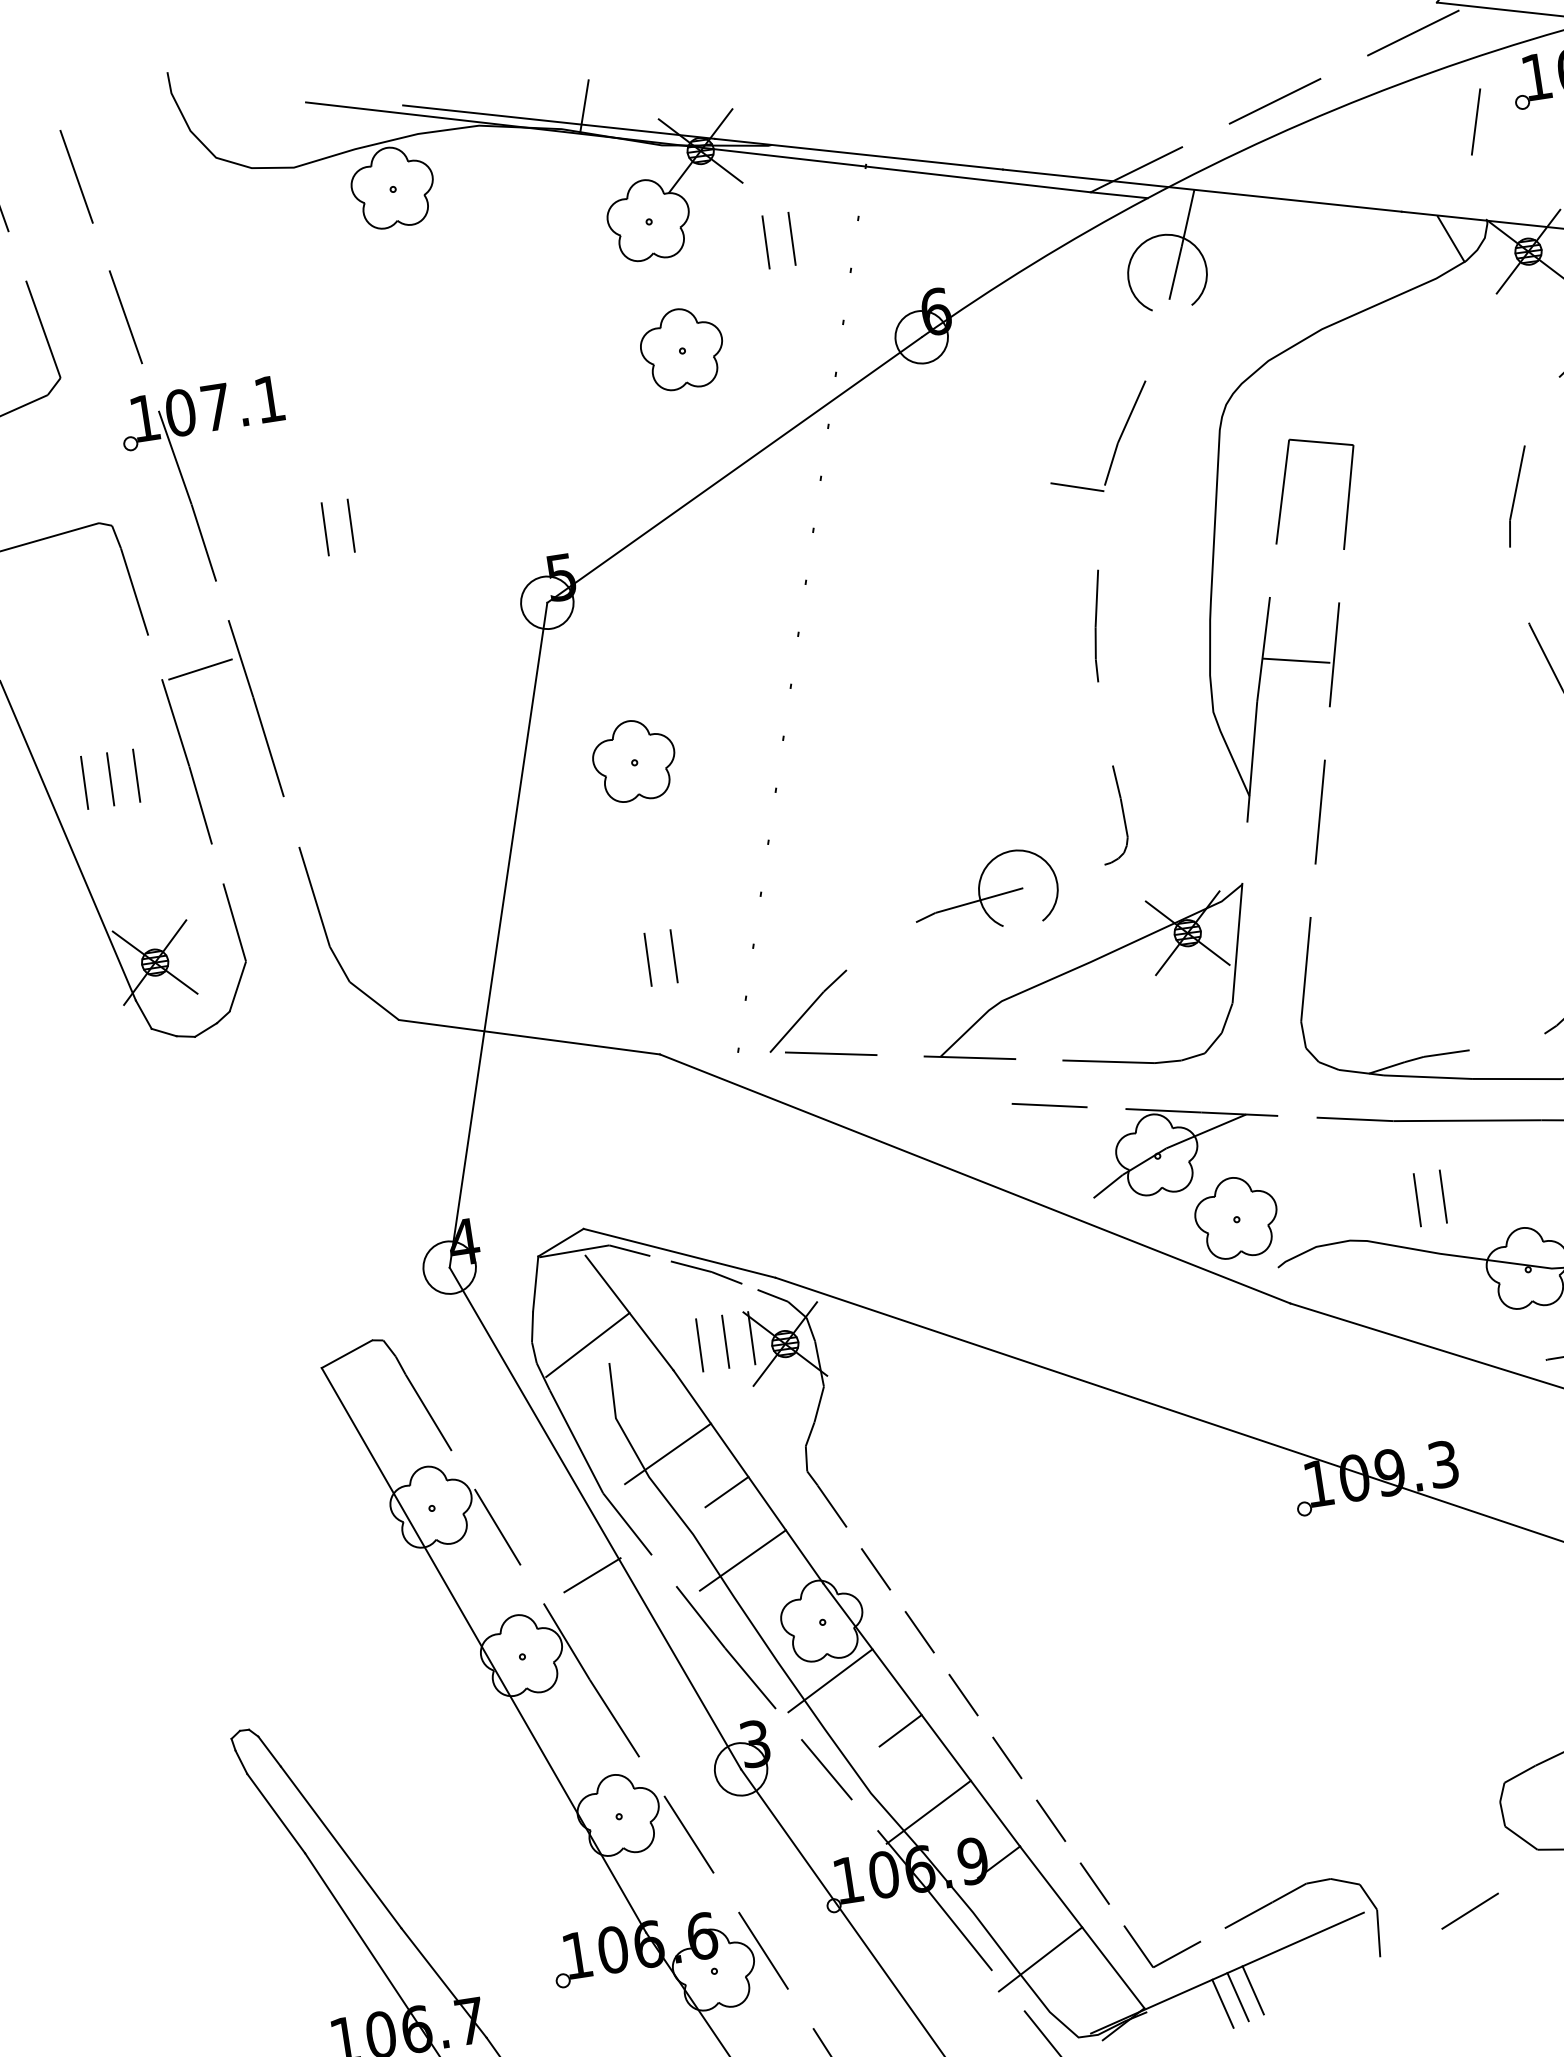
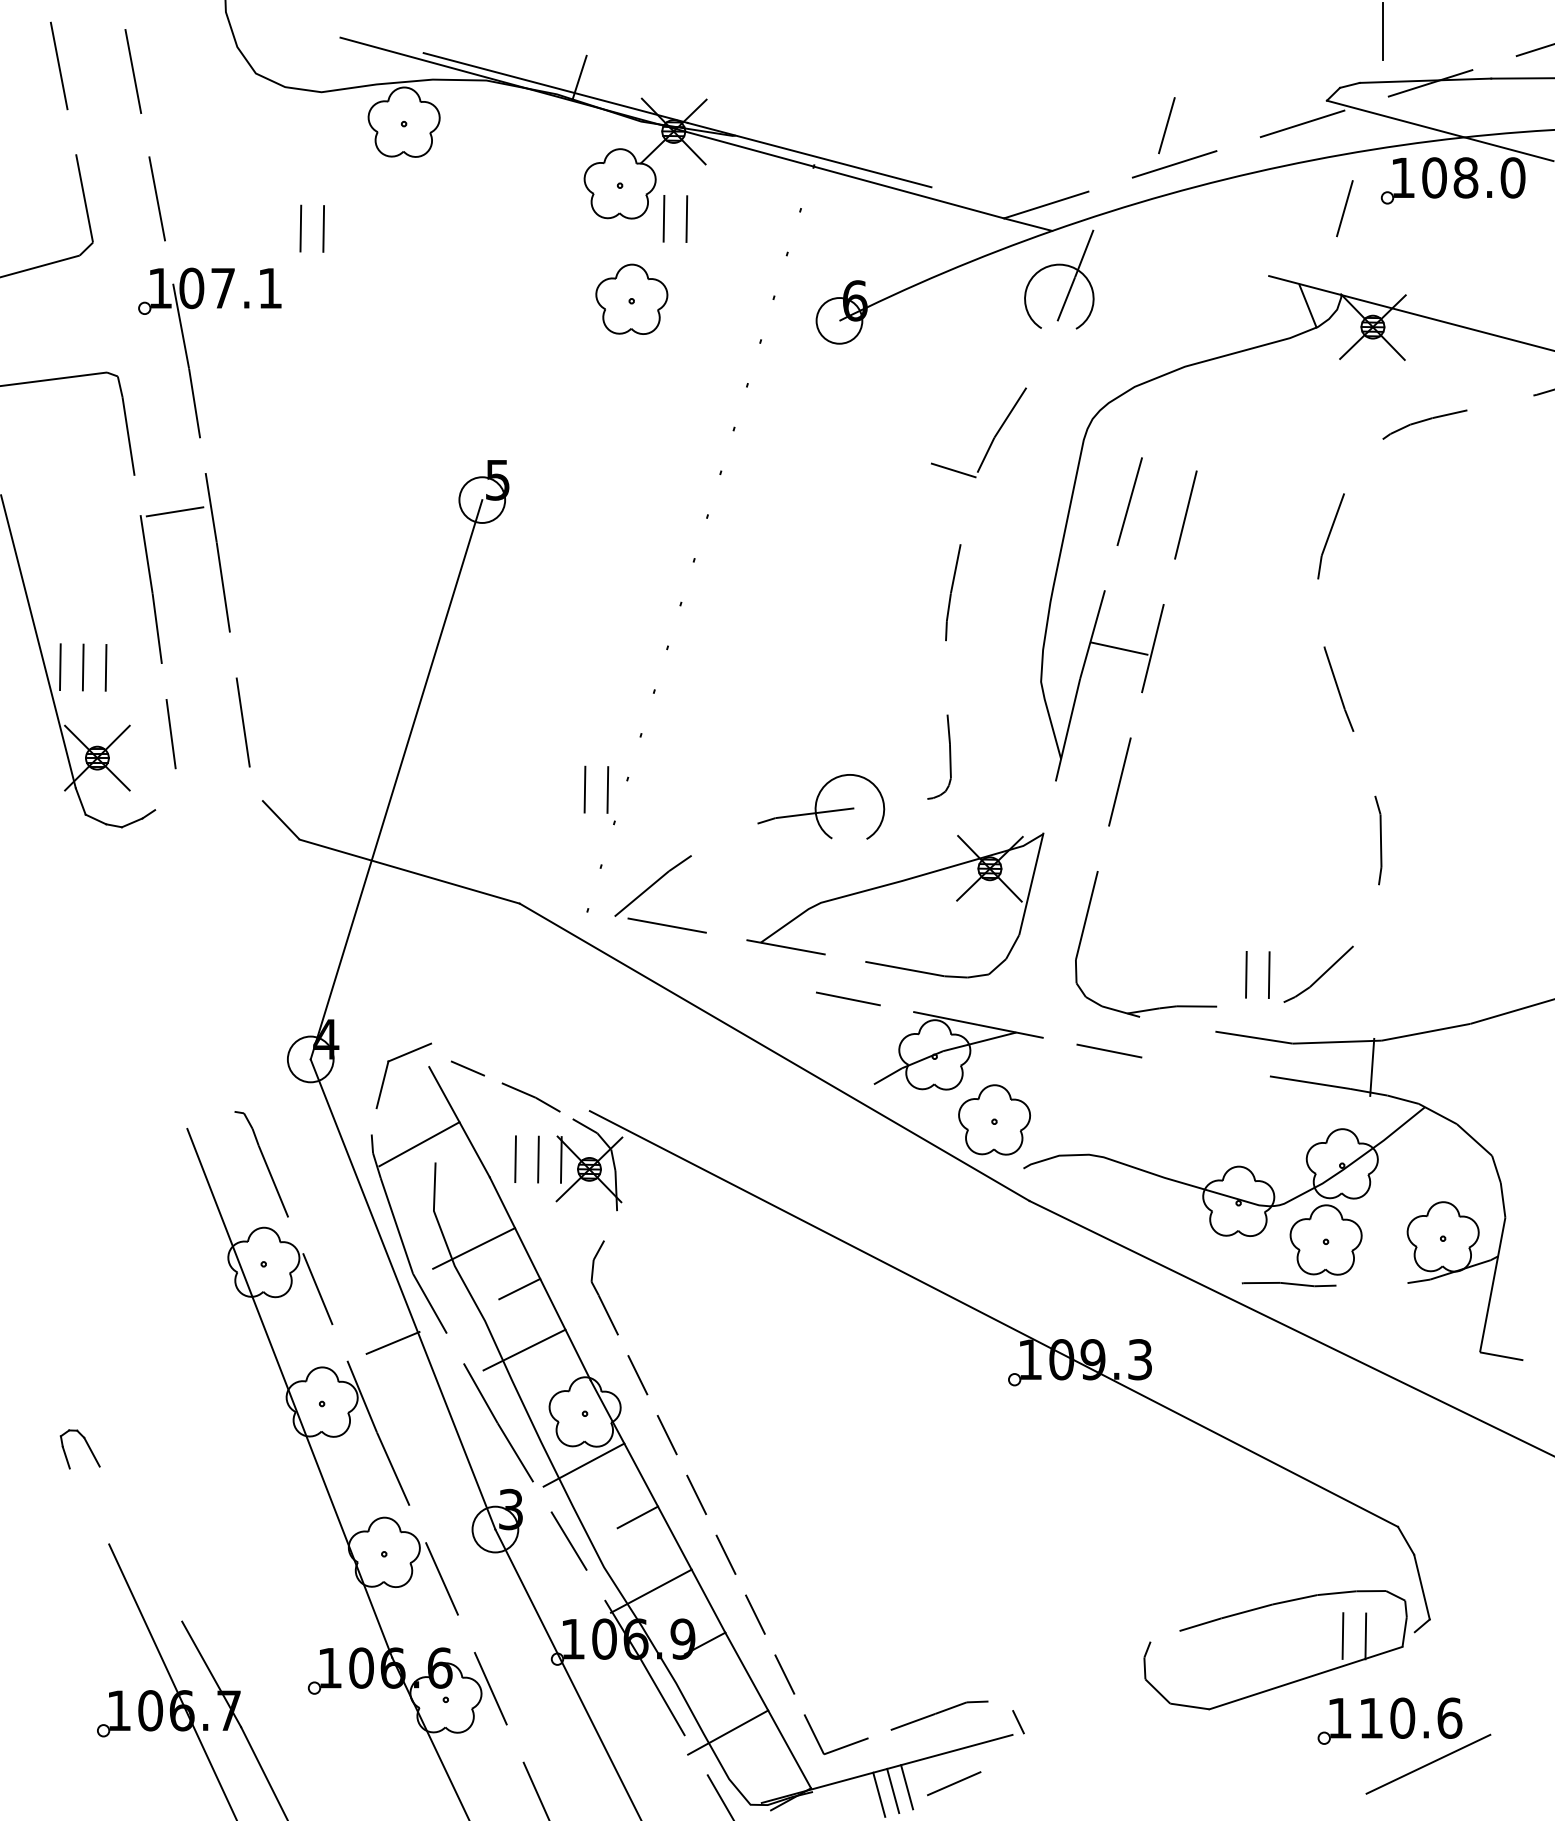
line: (1259, 58) -> (1166, 125), added
line: (1202, 190) -> (1100, 231), removed
part: (790, 241) -> (685, 221), moved
line: (1321, 441) -> (1169, 463), removed
line: (734, 470) -> (660, 410), removed
part: (325, 529) -> (301, 228), moved
part: (634, 760) -> (536, 647), removed
part: (110, 779) -> (83, 667), moved
part: (673, 959) -> (606, 792), moved
line: (339, 963) -> (255, 783), removed
line: (237, 986) -> (165, 789), removed
line: (1427, 1077) -> (1177, 1024), removed
line: (1466, 1120) -> (1205, 1066), removed
part: (1418, 1199) -> (1247, 974), moved
line: (573, 1251) -> (419, 1061), removed
line: (679, 1253) -> (510, 1077), removed
line: (531, 1327) -> (373, 1121), removed
line: (346, 1353) -> (210, 1119), removed
line: (818, 1404) -> (610, 1225), removed
line: (1519, 1774) -> (1164, 1636), removed
line: (276, 1813) -> (89, 1506), removed
line: (340, 1846) -> (140, 1543), removed
line: (1345, 1881) -> (1000, 1705), removed
line: (1470, 1910) -> (954, 1783), moved
line: (1378, 1933) -> (1022, 1754), removed

